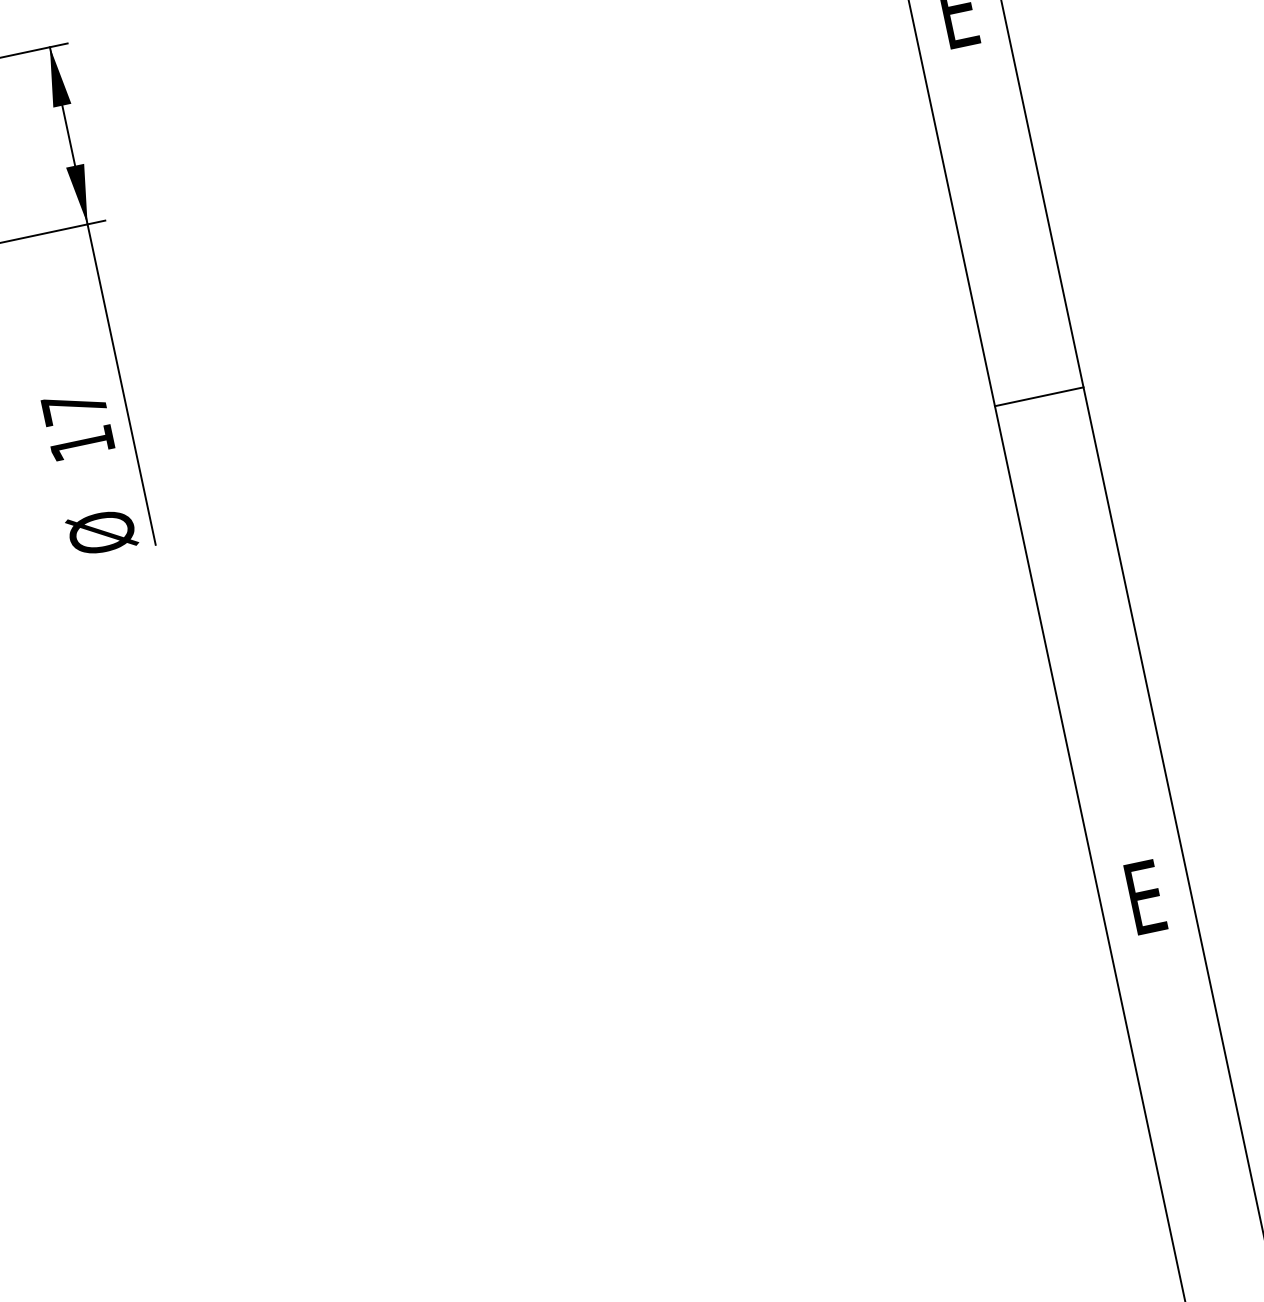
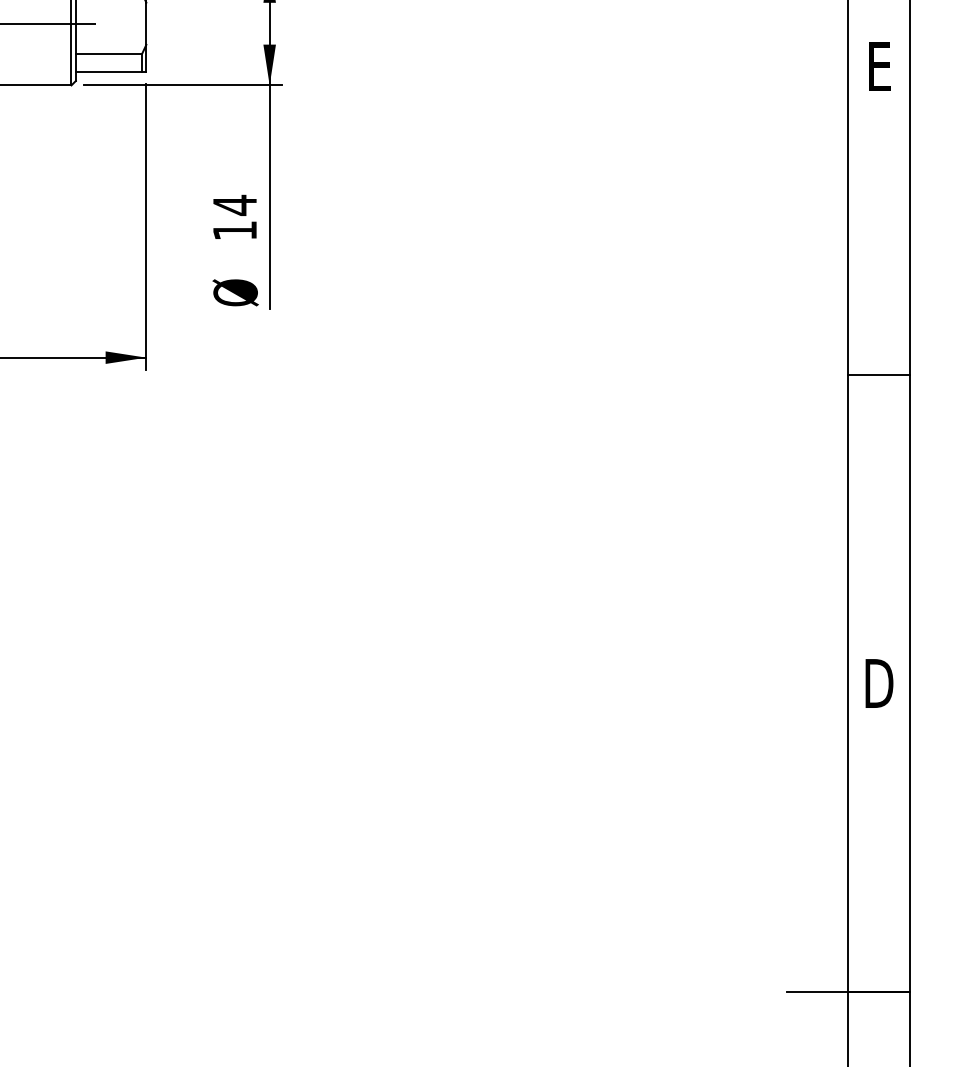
line: (1039, 397) -> (879, 375), moved
text: (73, 406) -> (234, 204), 17 -> 14
text: (1145, 897) -> (879, 683), E -> D

